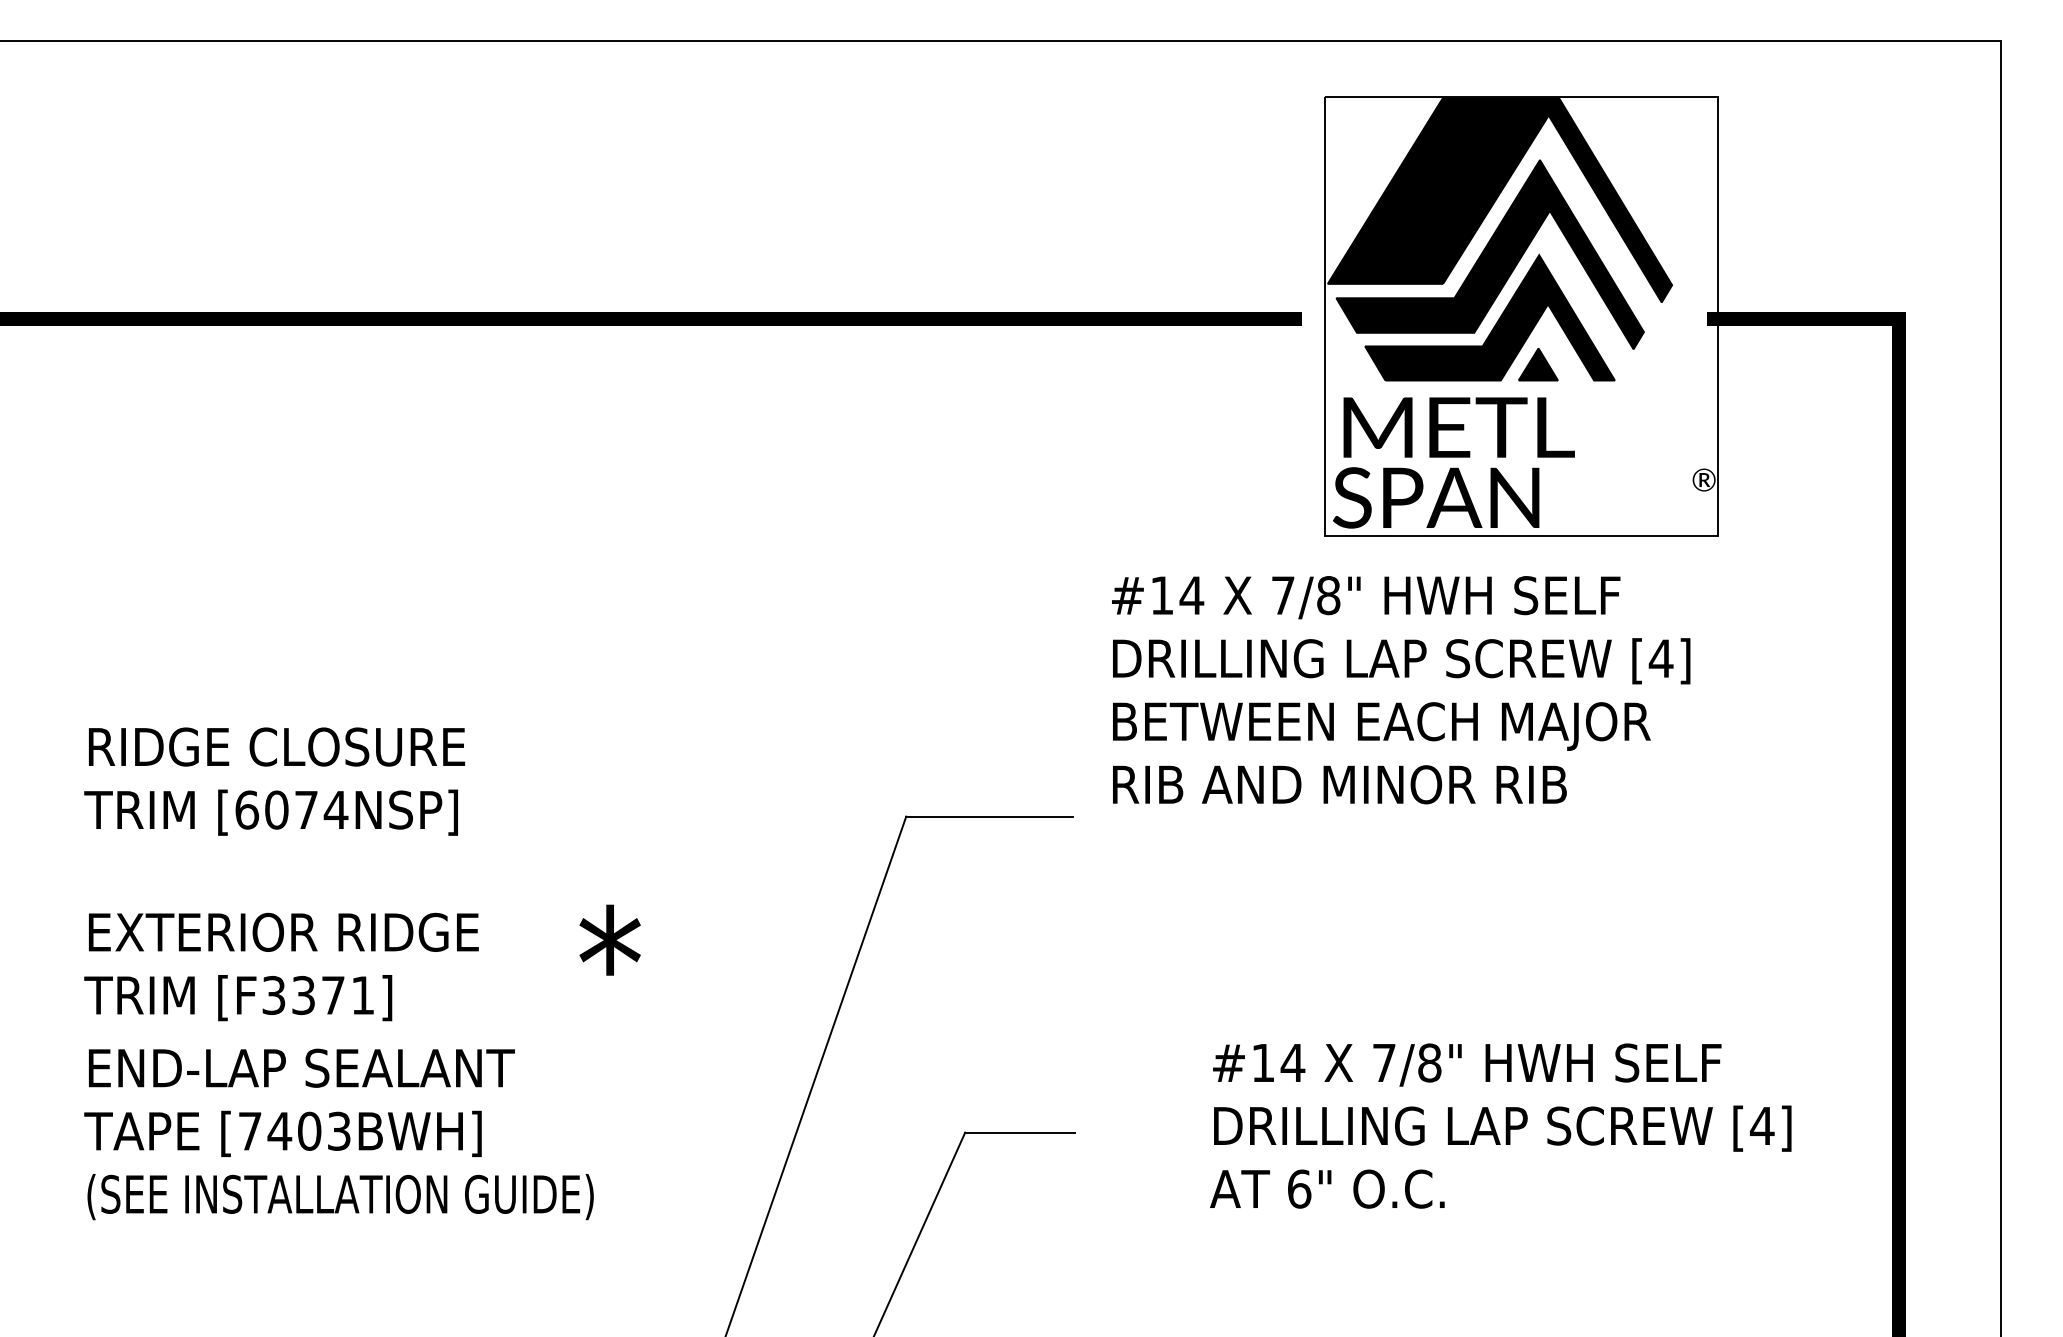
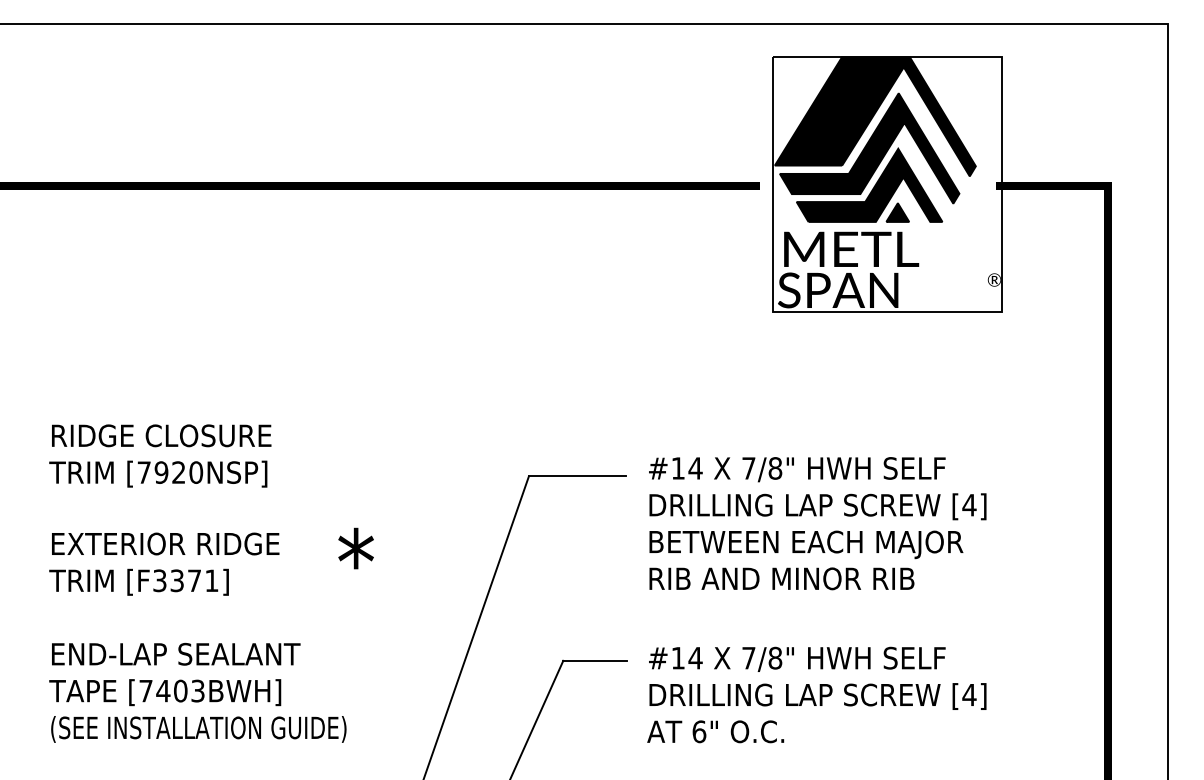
text: (1400, 689) -> (817, 523), moved
text: (292, 809) -> (170, 472), [6074NSP] -> [7920NSP]
text: (1500, 1125) -> (816, 694), moved
text: (338, 1133) -> (197, 692), moved

